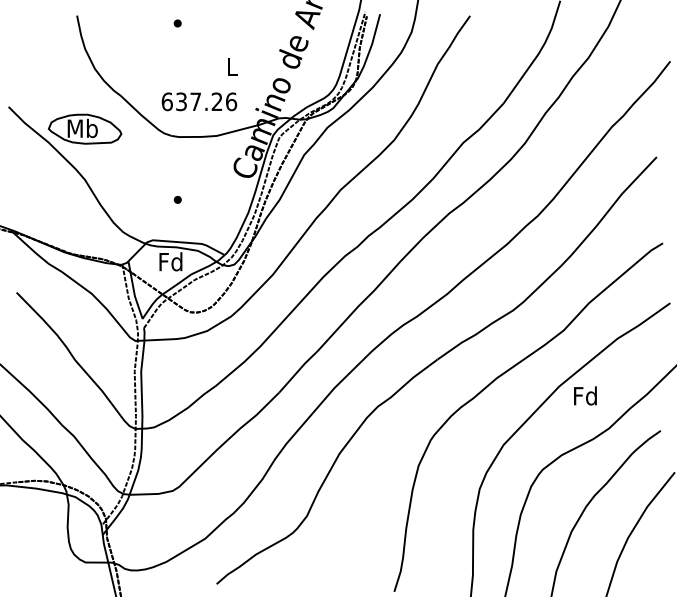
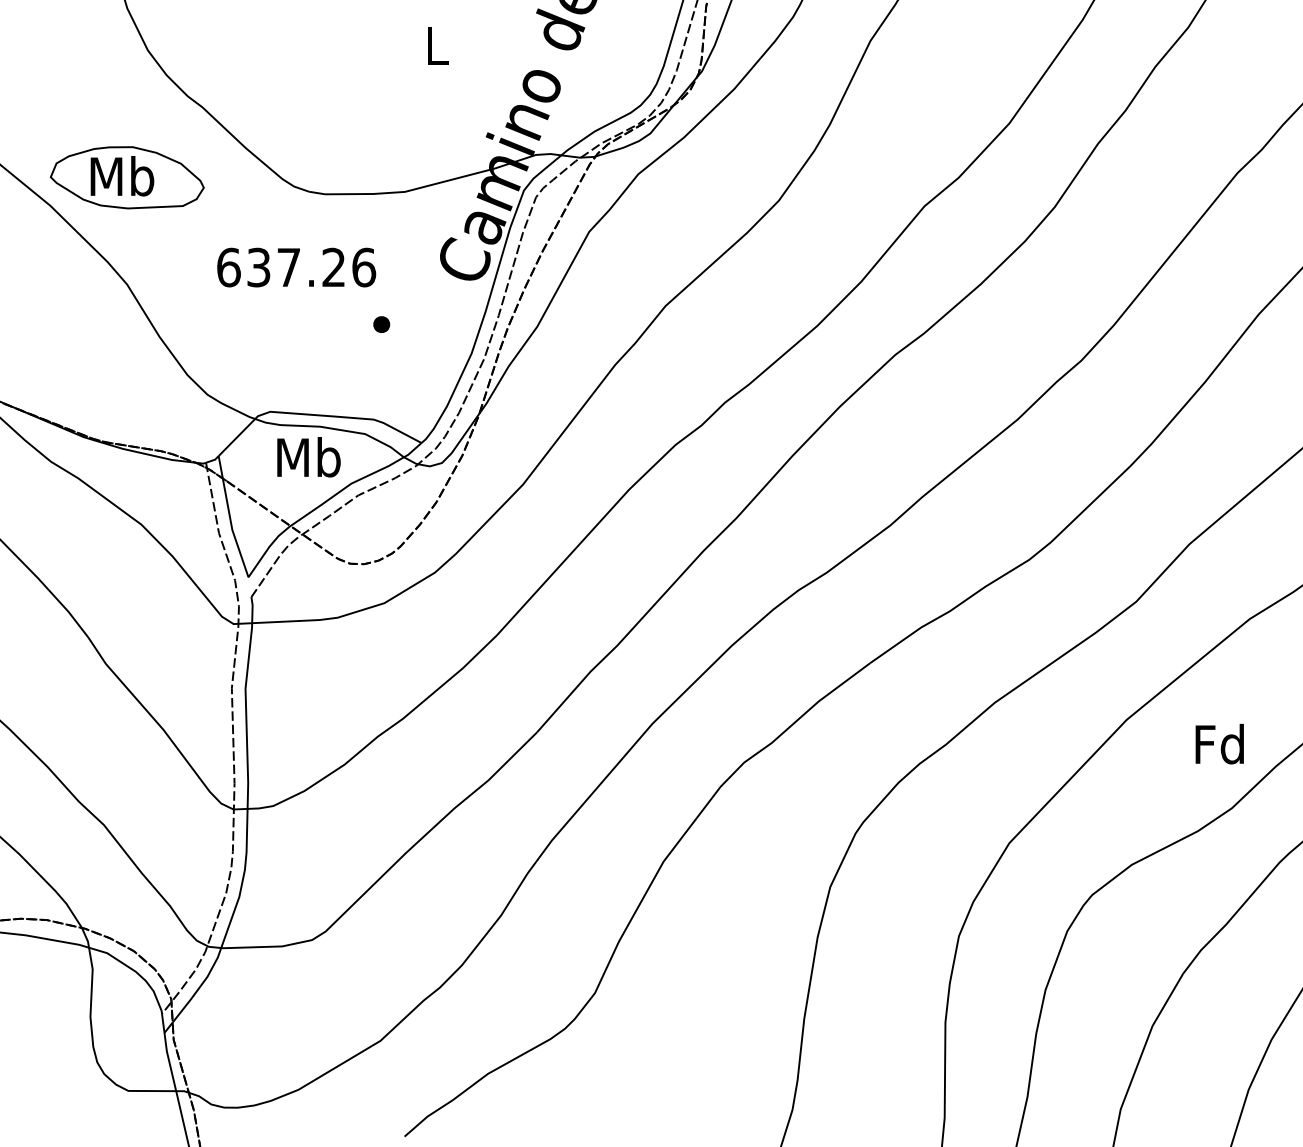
text: (199, 101) -> (296, 266), moved
part: (177, 199) -> (381, 323), moved
text: (171, 261) -> (309, 456), Fd -> Mb
text: (585, 395) -> (1219, 743), moved

